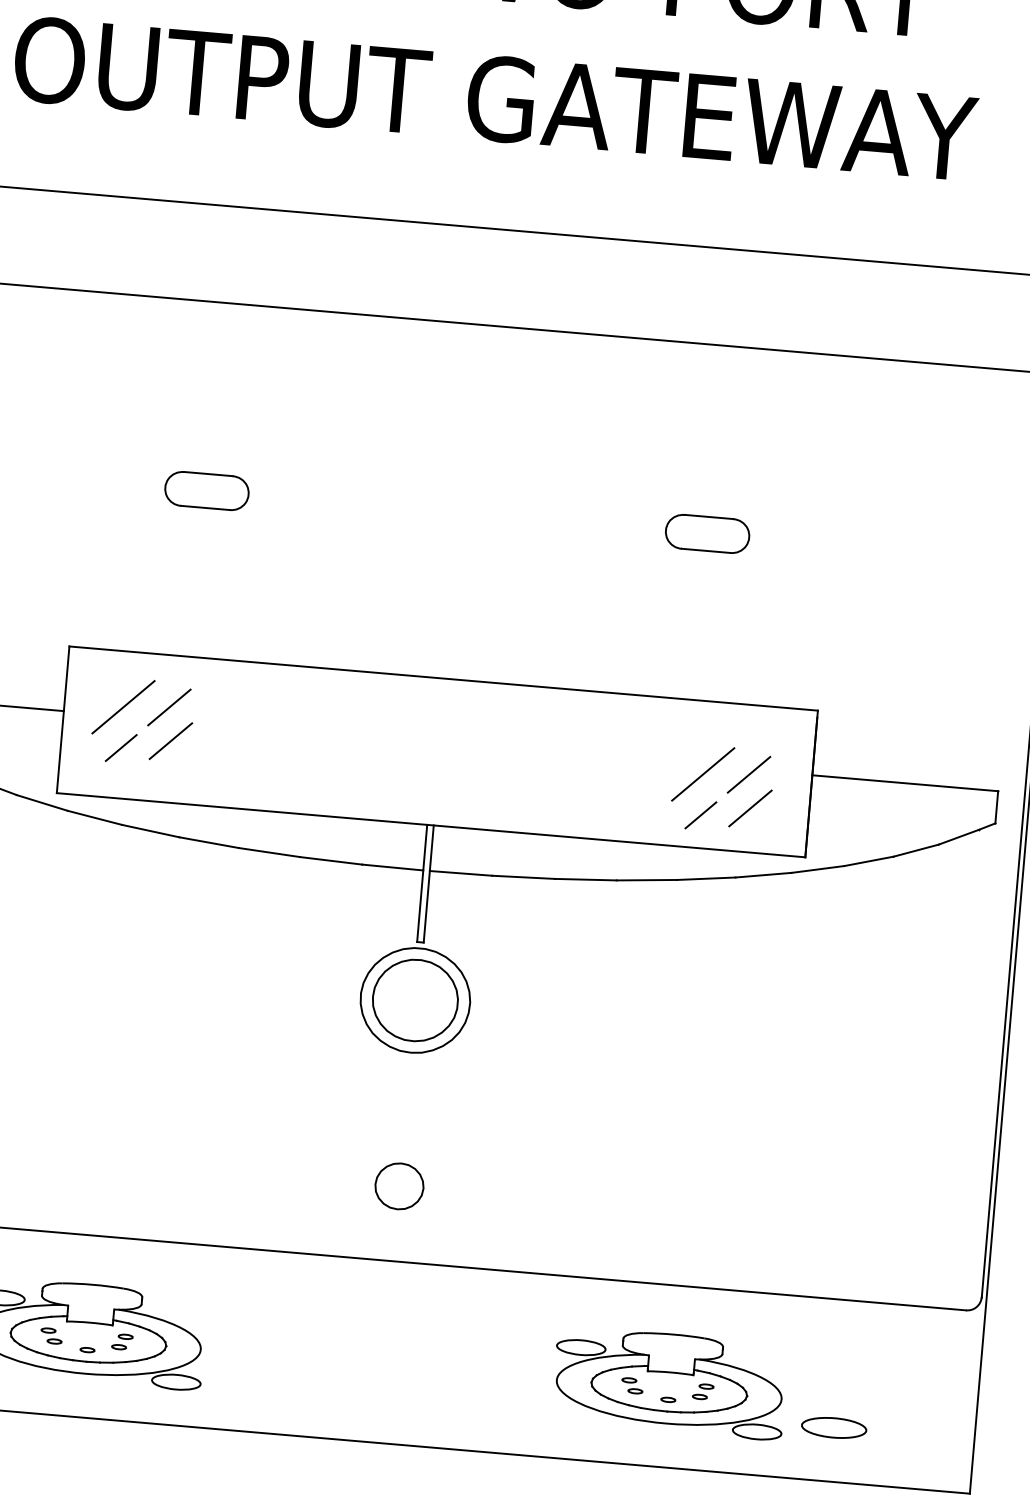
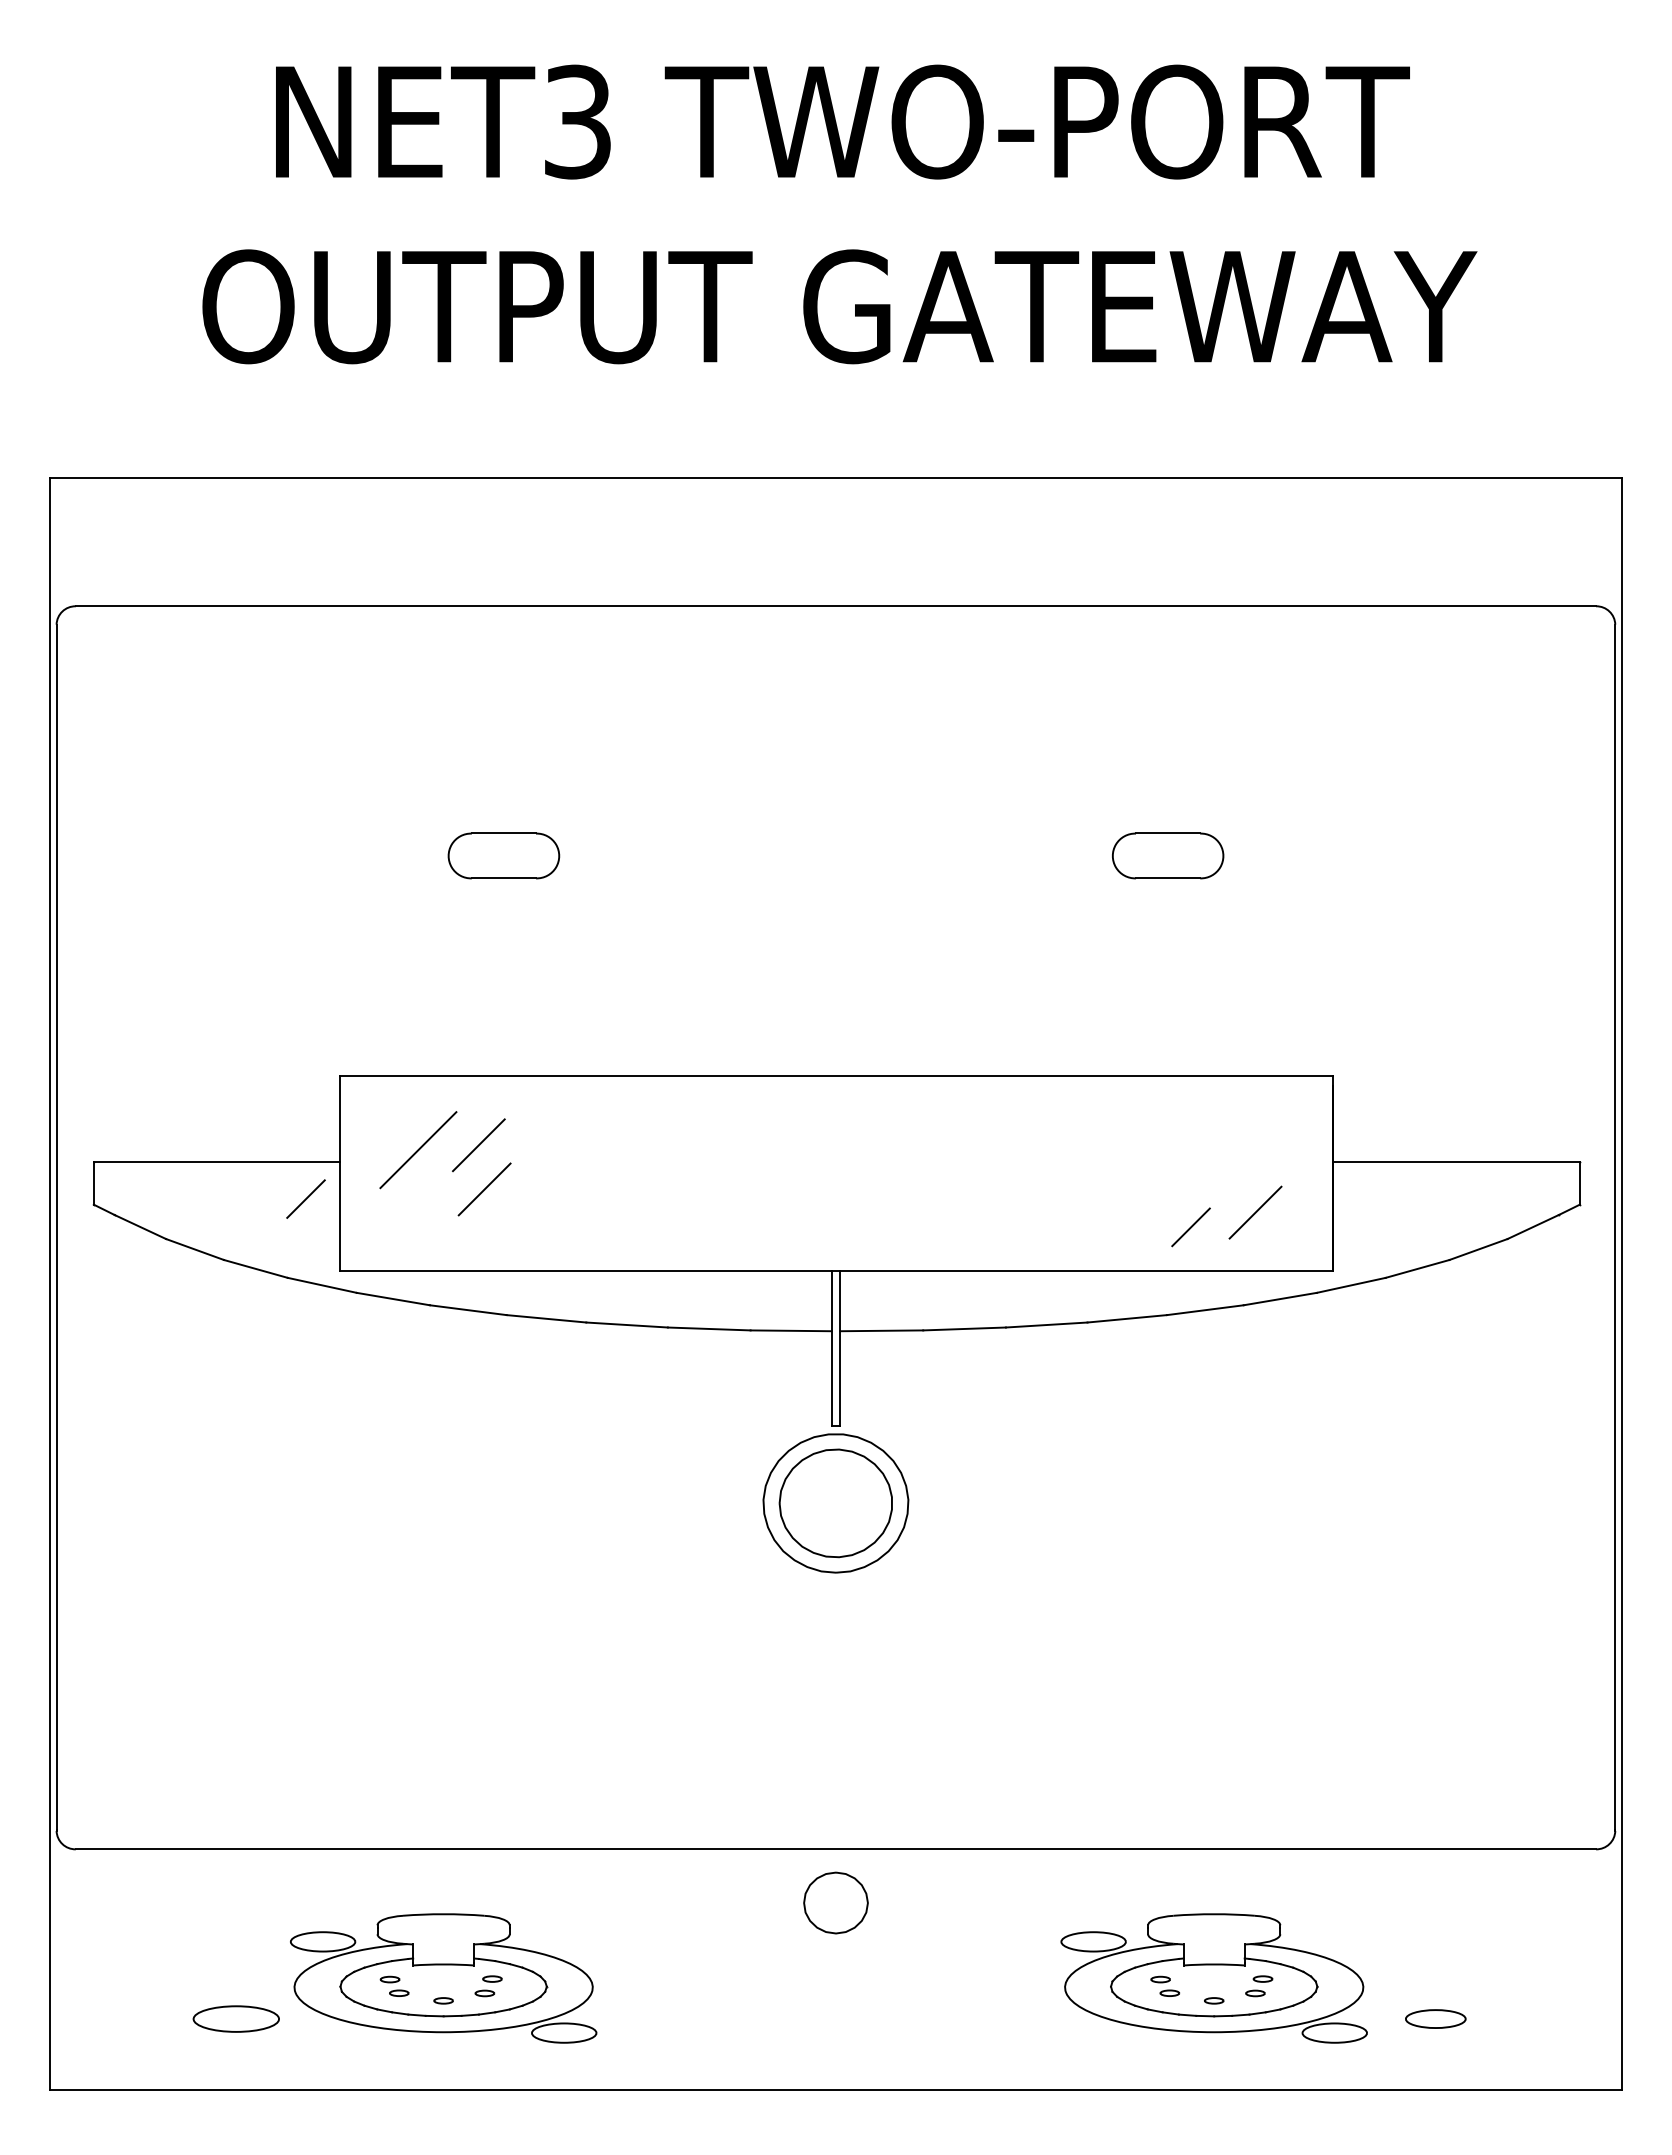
line: (120, 747) -> (305, 1198), moved
line: (703, 774) -> (1189, 1173), removed
line: (748, 774) -> (1249, 1168), removed
part: (399, 1185) -> (835, 1902), moved
part: (834, 1427) -> (1435, 2018), size x0.7

